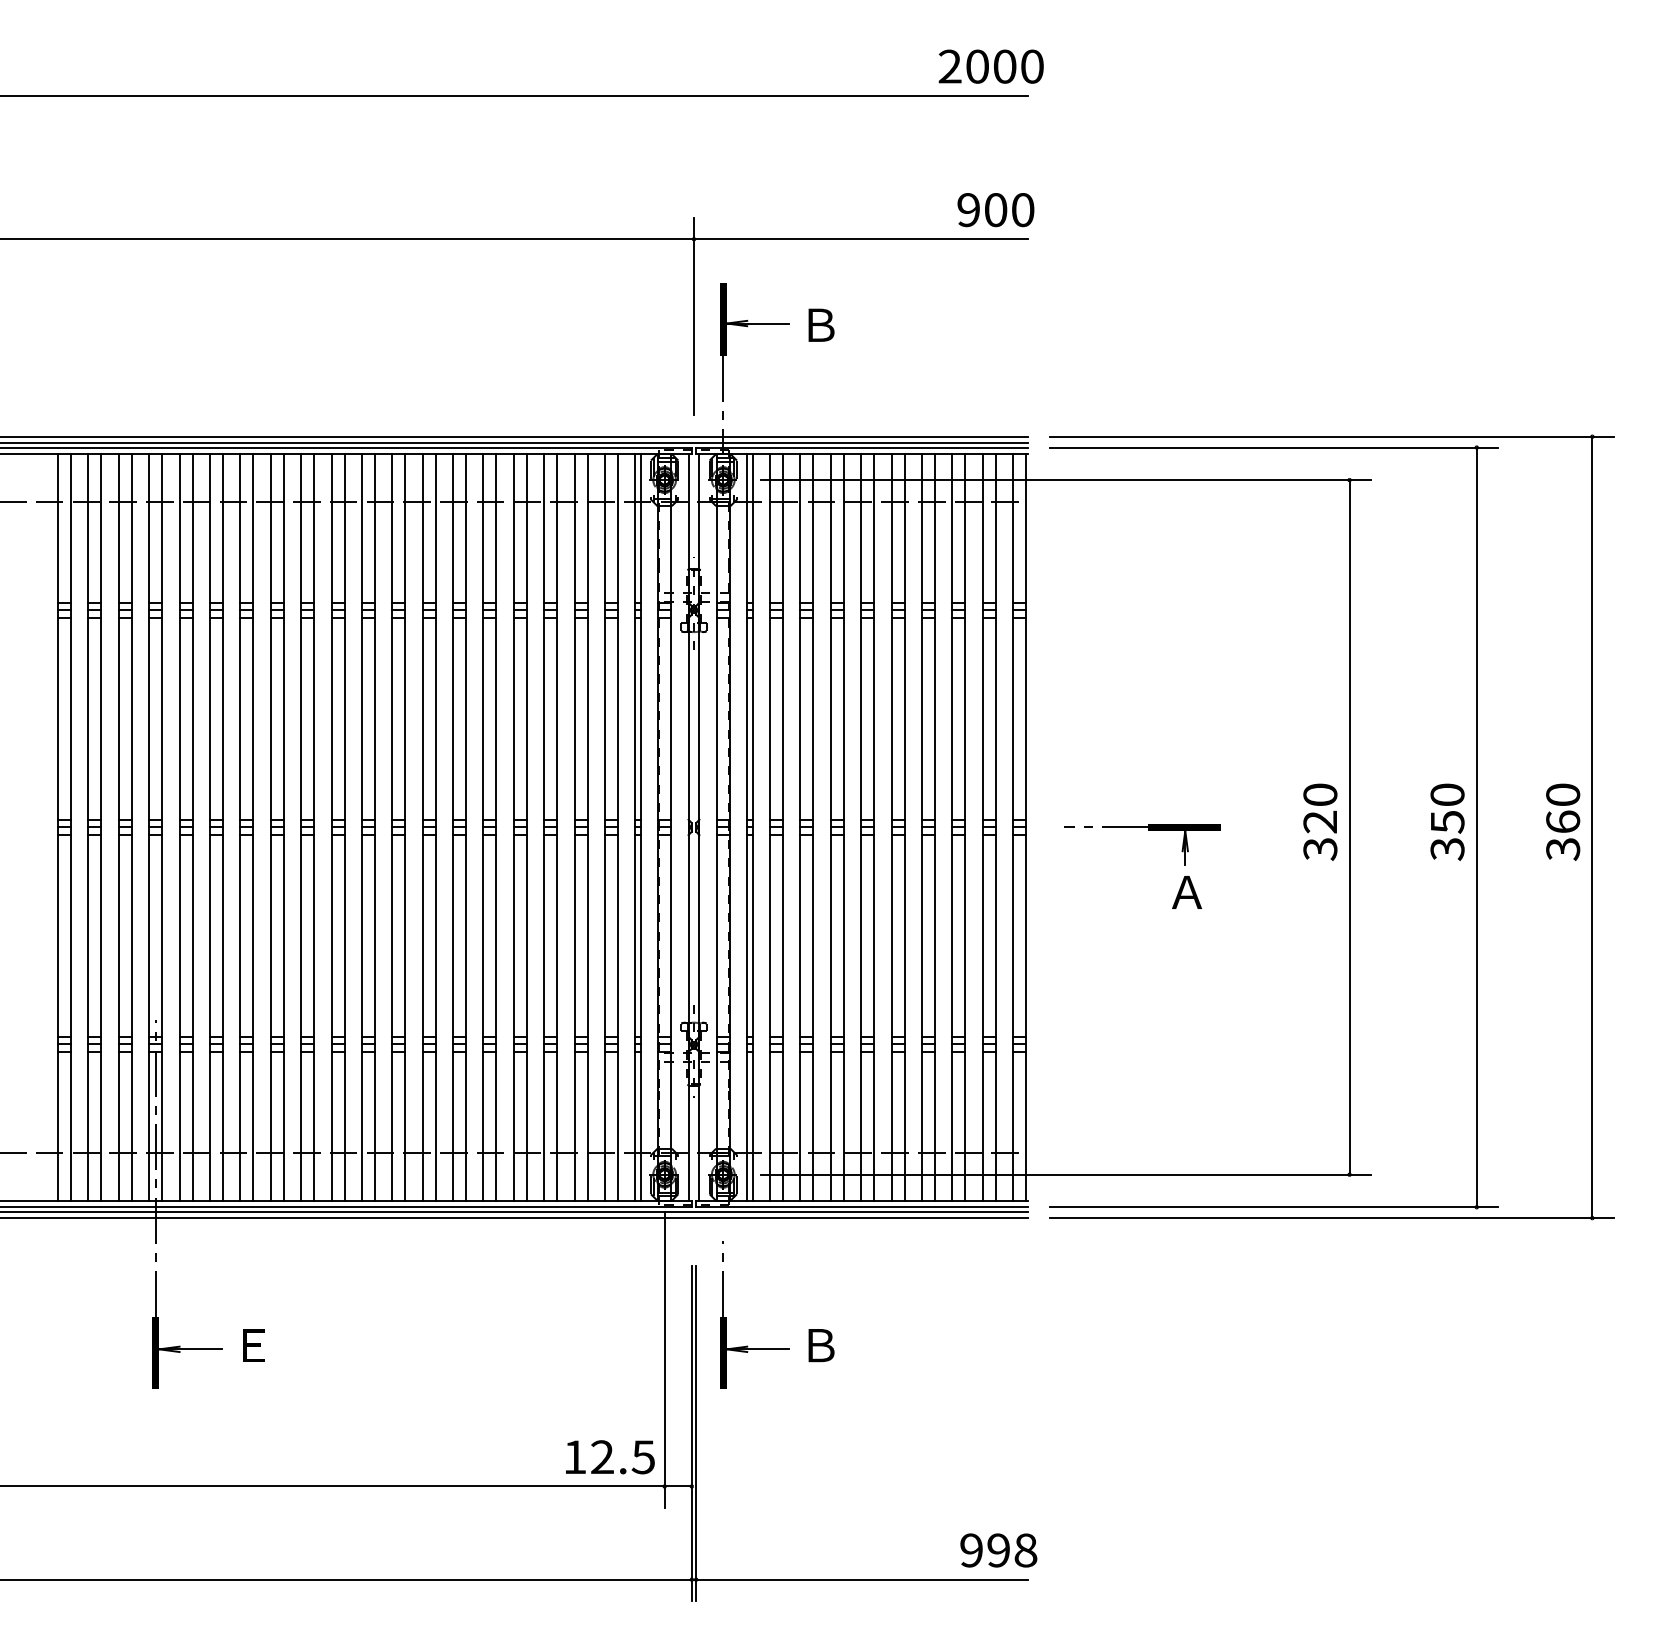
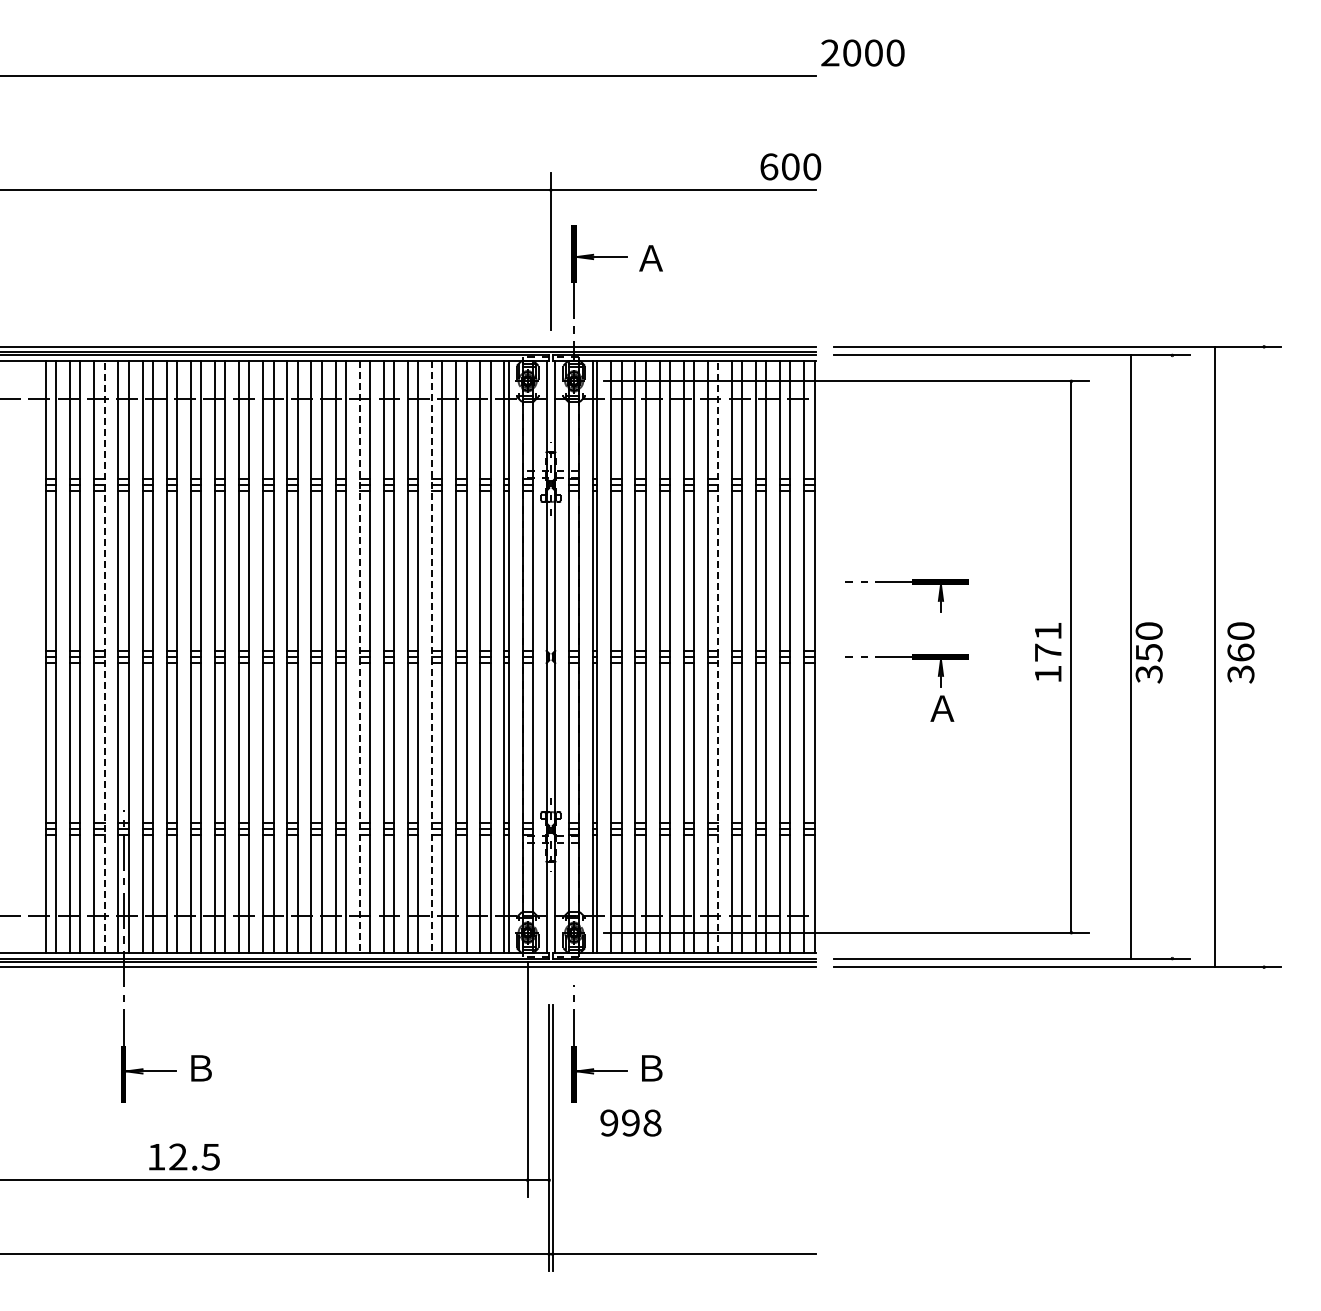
text: (990, 65) -> (862, 52), moved
text: (969, 209) -> (769, 166), 900 -> 600
text: (819, 325) -> (650, 258), Ｂ -> Ａ
part: (1149, 736) -> (912, 584), added
text: (1319, 821) -> (1047, 652), 320 -> 171
line: (131, 826) -> (104, 656), solid -> dashed
line: (905, 826) -> (718, 656), solid -> dashed
line: (1476, 826) -> (1131, 656), moved
line: (1592, 826) -> (1215, 656), moved
line: (452, 828) -> (359, 657), solid -> dashed
line: (544, 828) -> (432, 657), solid -> dashed
text: (253, 1345) -> (201, 1068), Ｅ -> Ｂ
text: (610, 1456) -> (184, 1156), moved
text: (998, 1549) -> (630, 1122), moved

